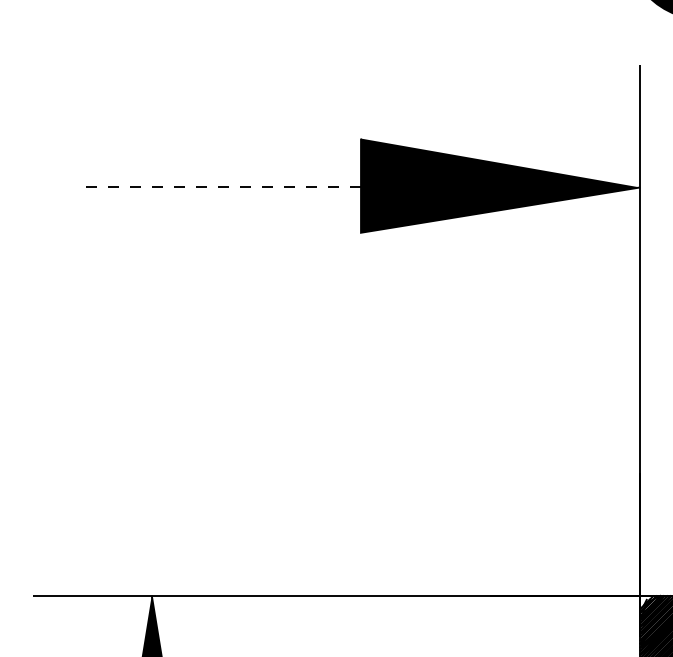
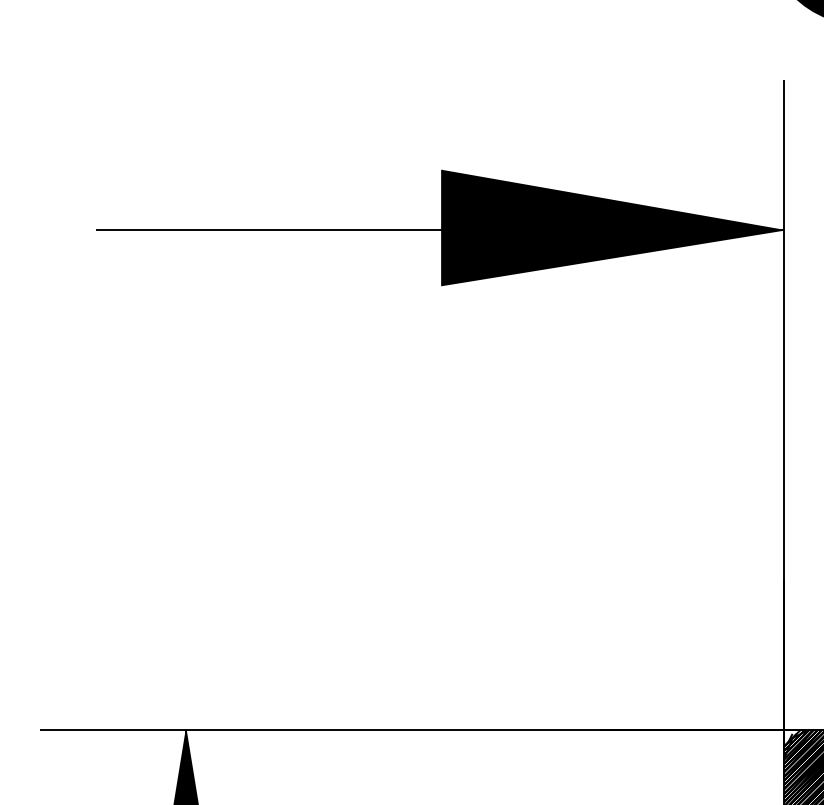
line: (219, 187) -> (268, 229), dashed -> solid

